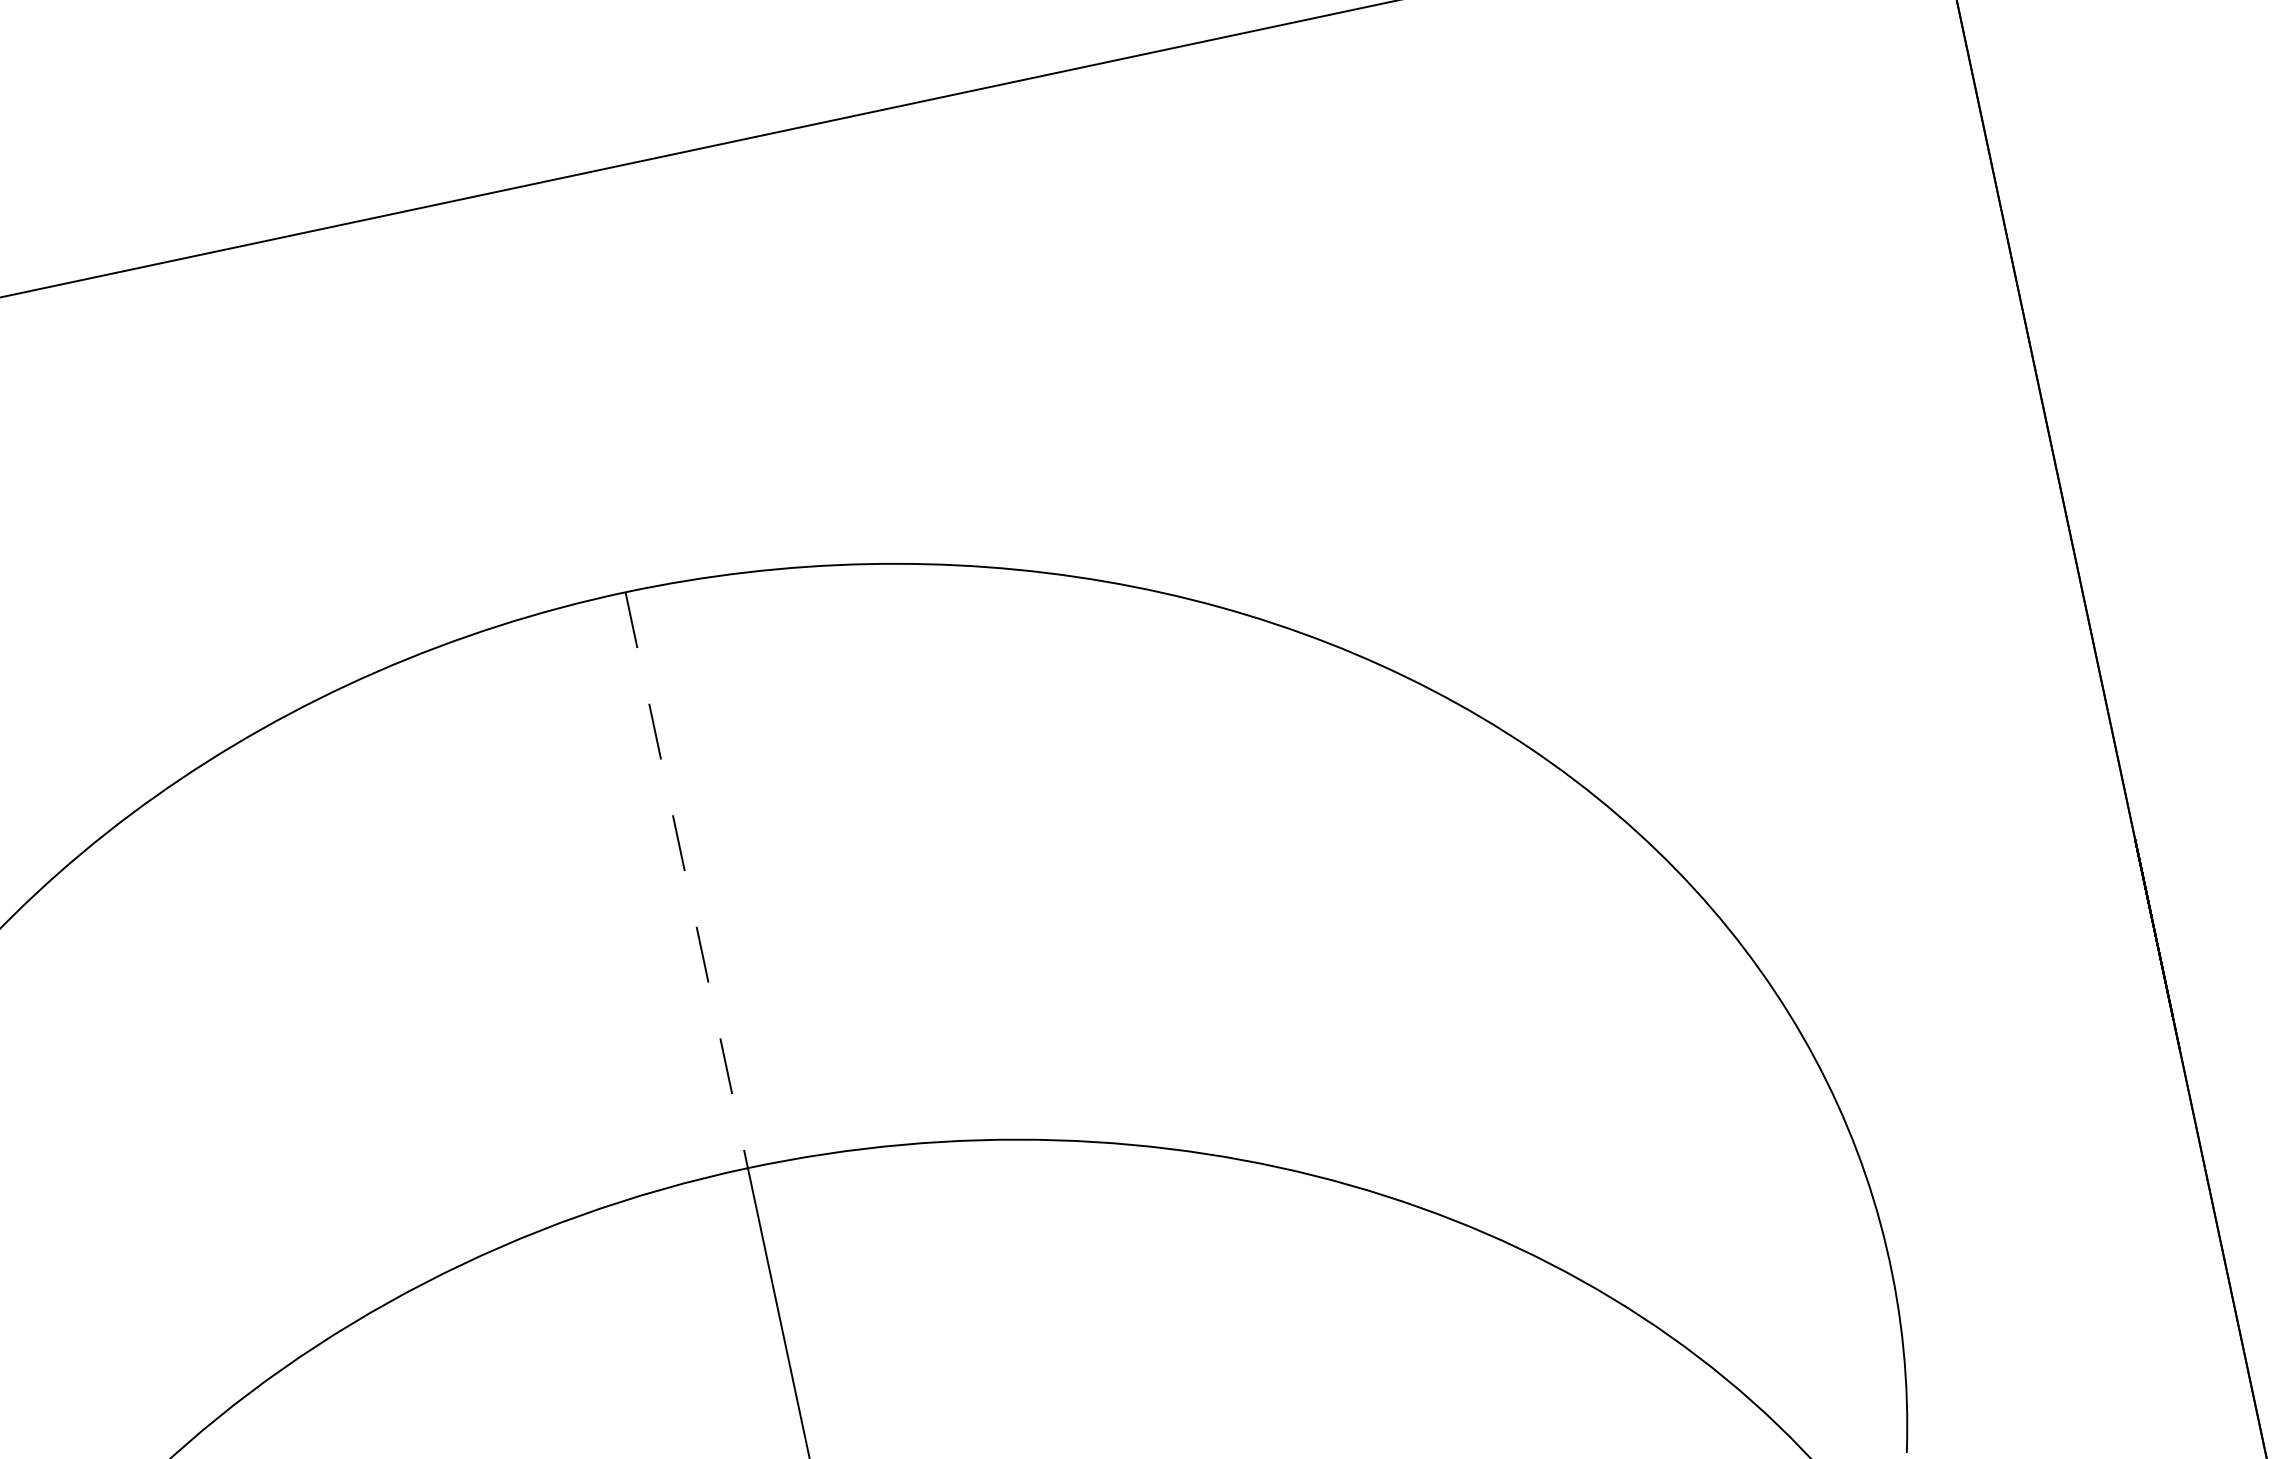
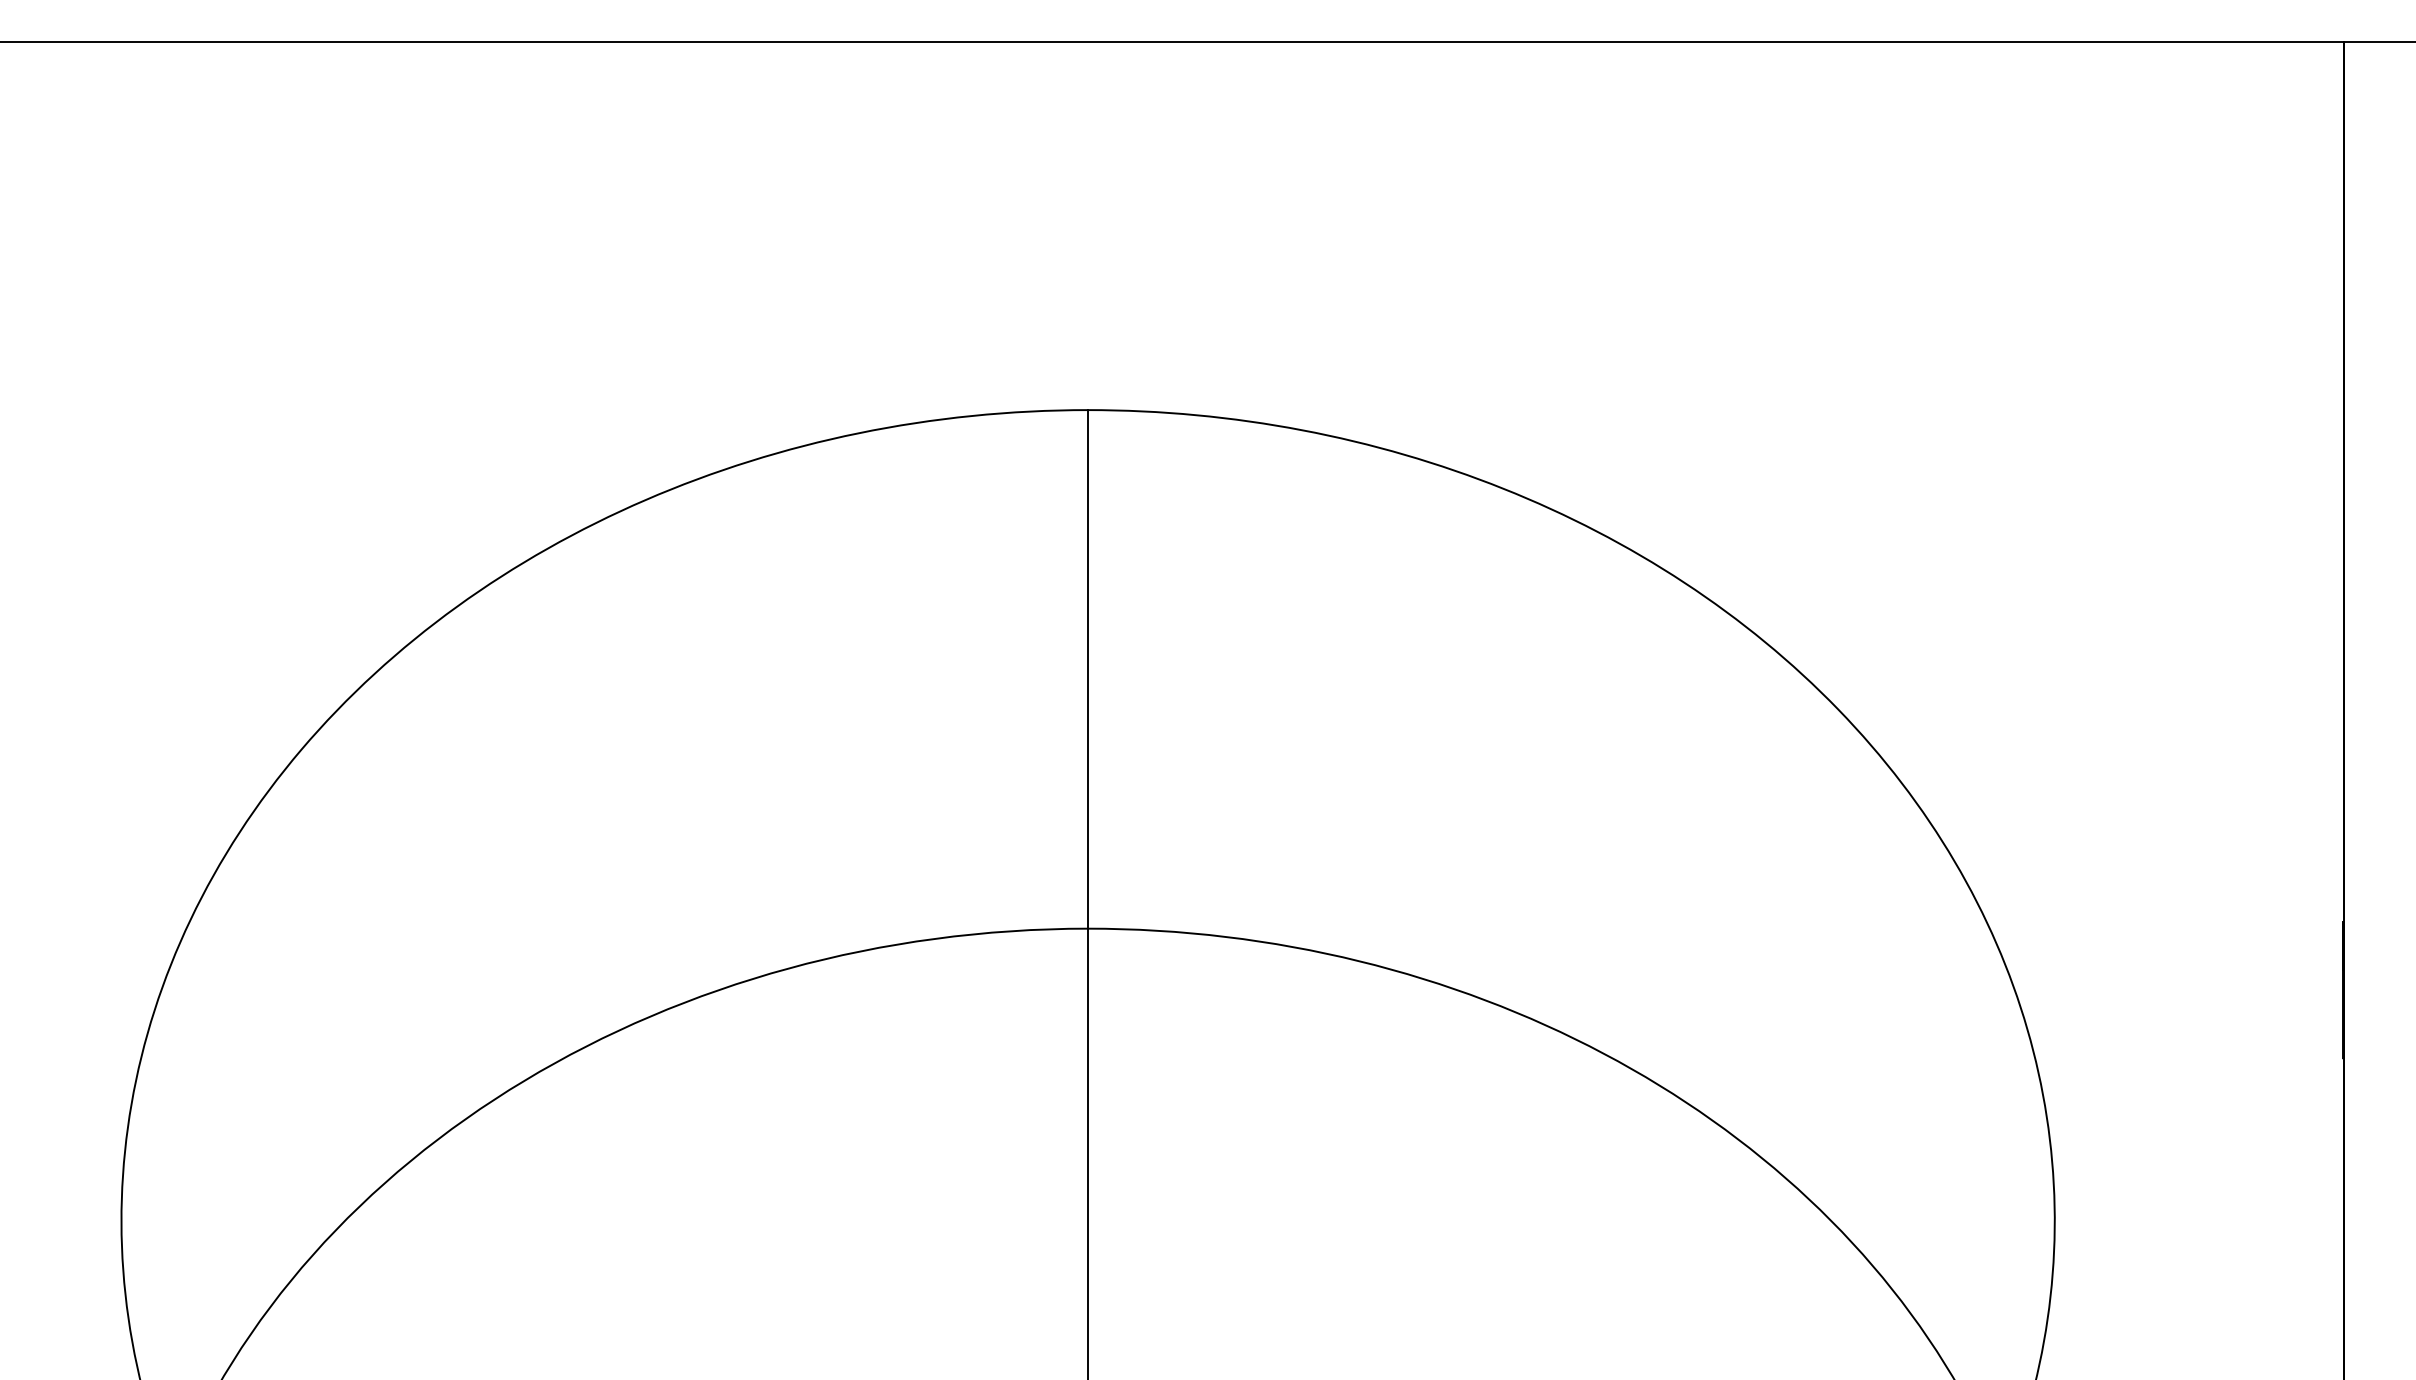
line: (687, 880) -> (1088, 669), dashed -> solid

